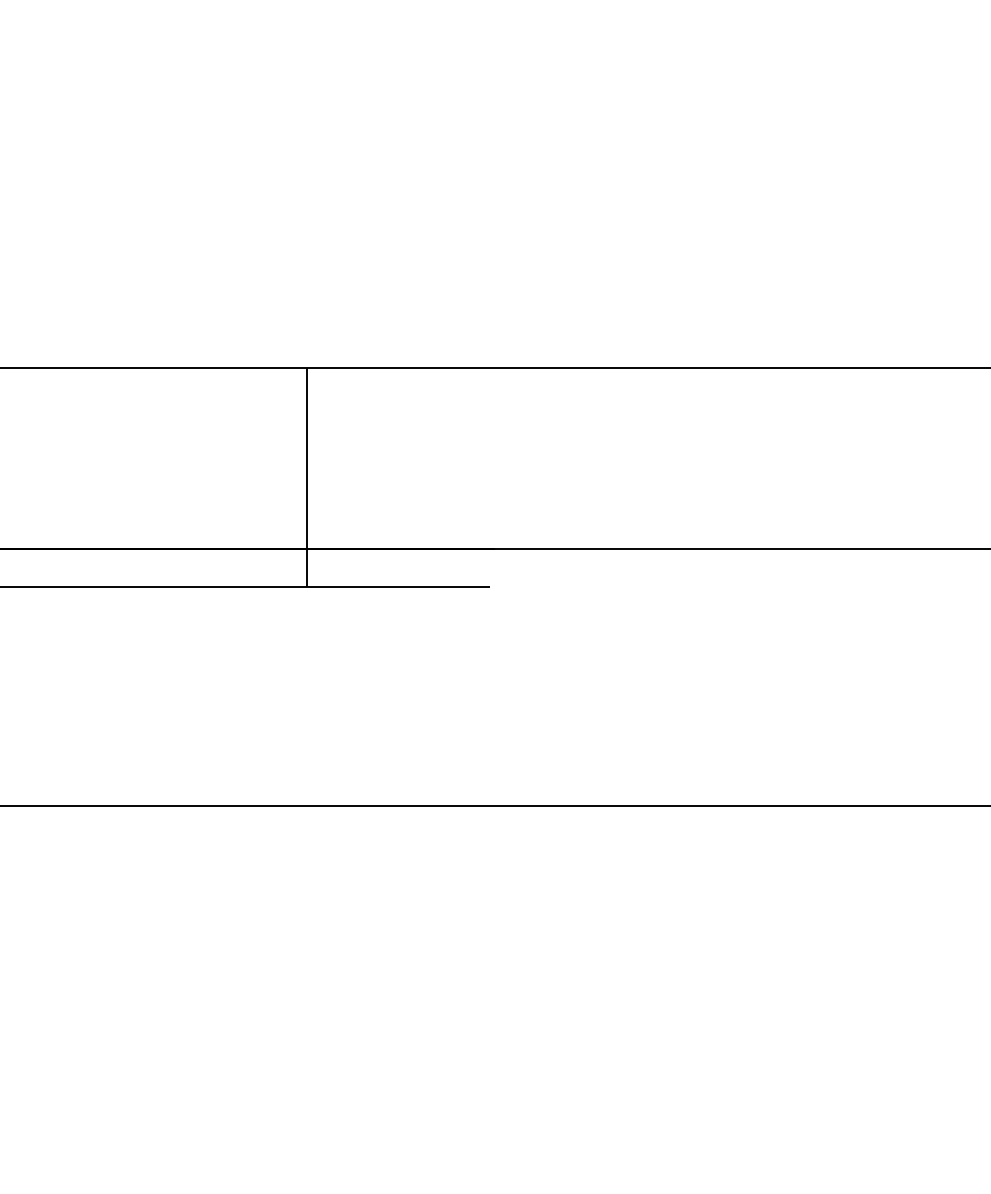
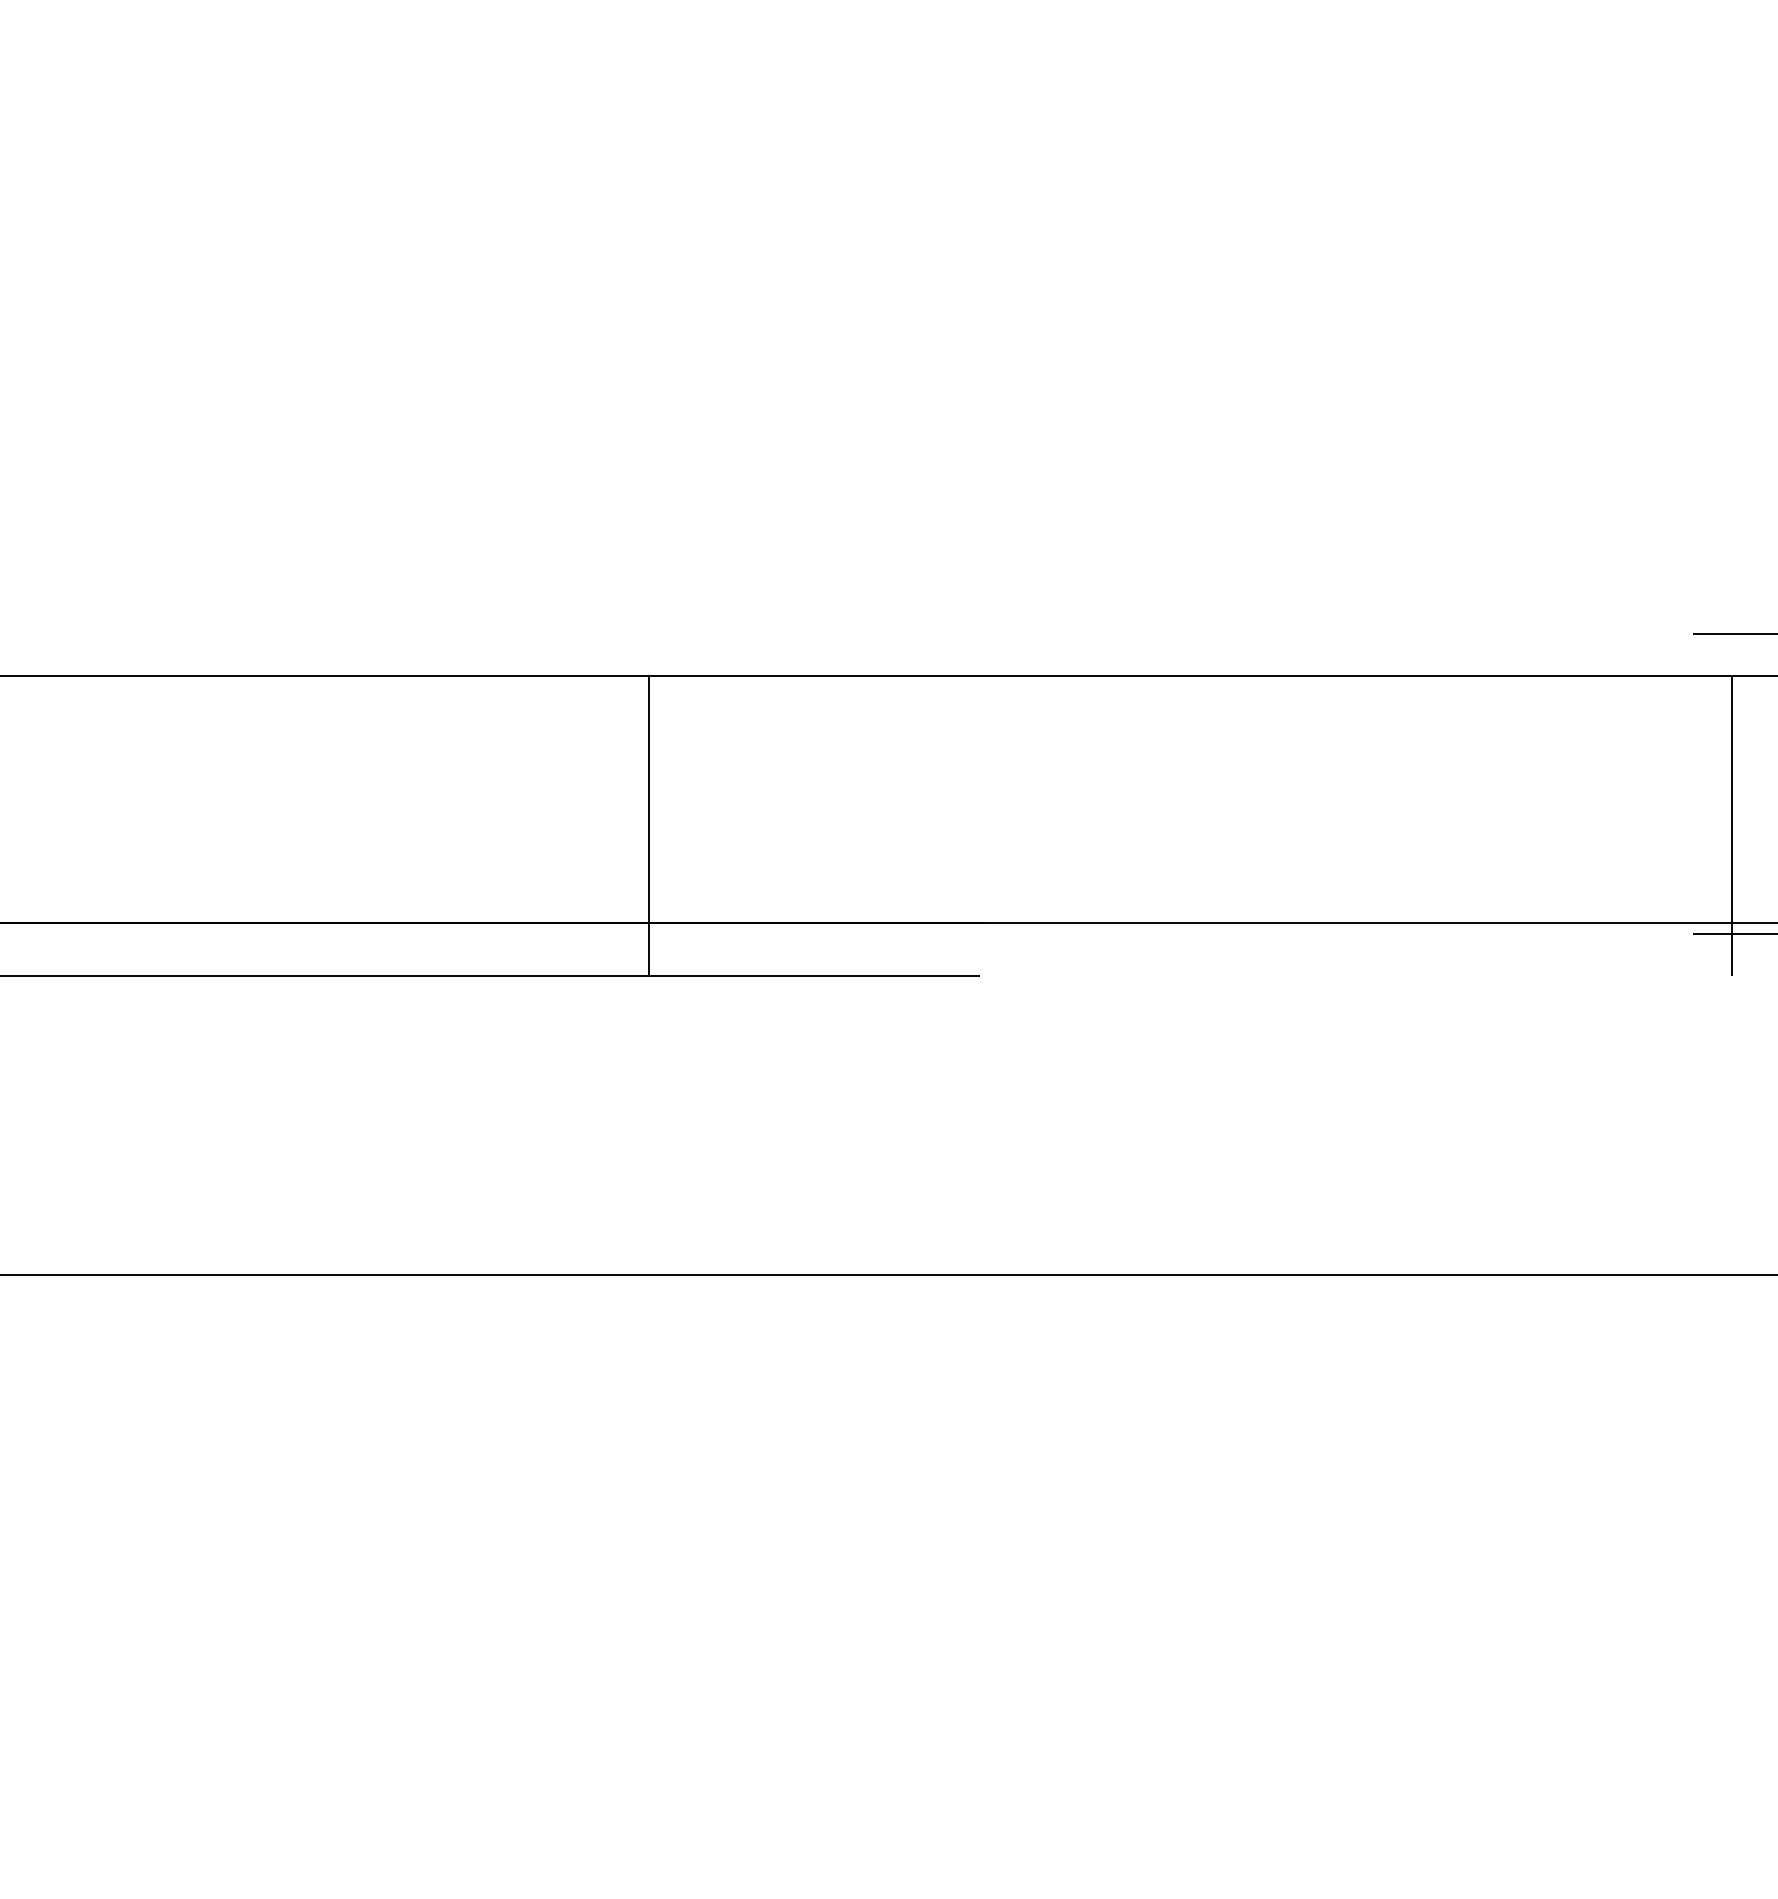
line: (307, 477) -> (649, 825), moved

